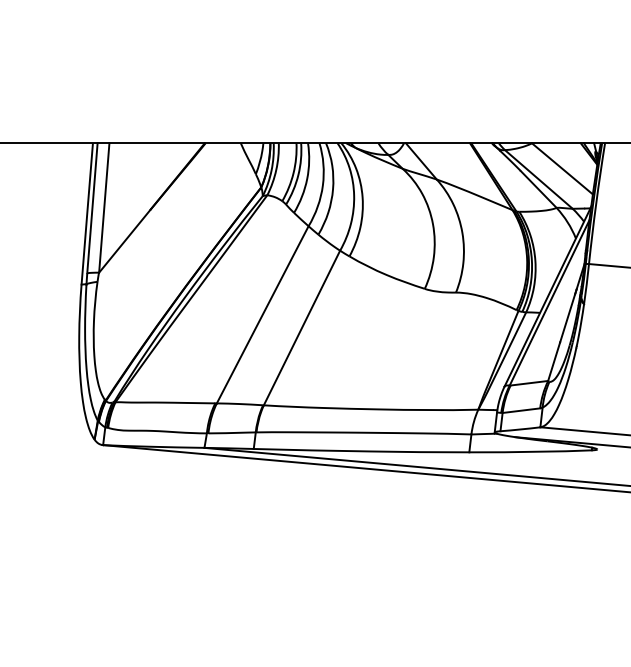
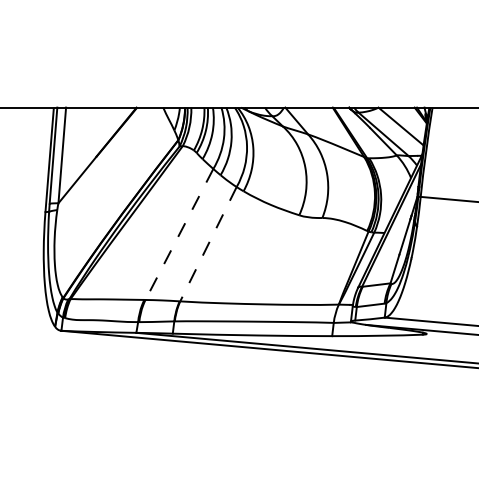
line: (262, 314) -> (179, 234), solid -> dashed
line: (302, 328) -> (208, 244), solid -> dashed

